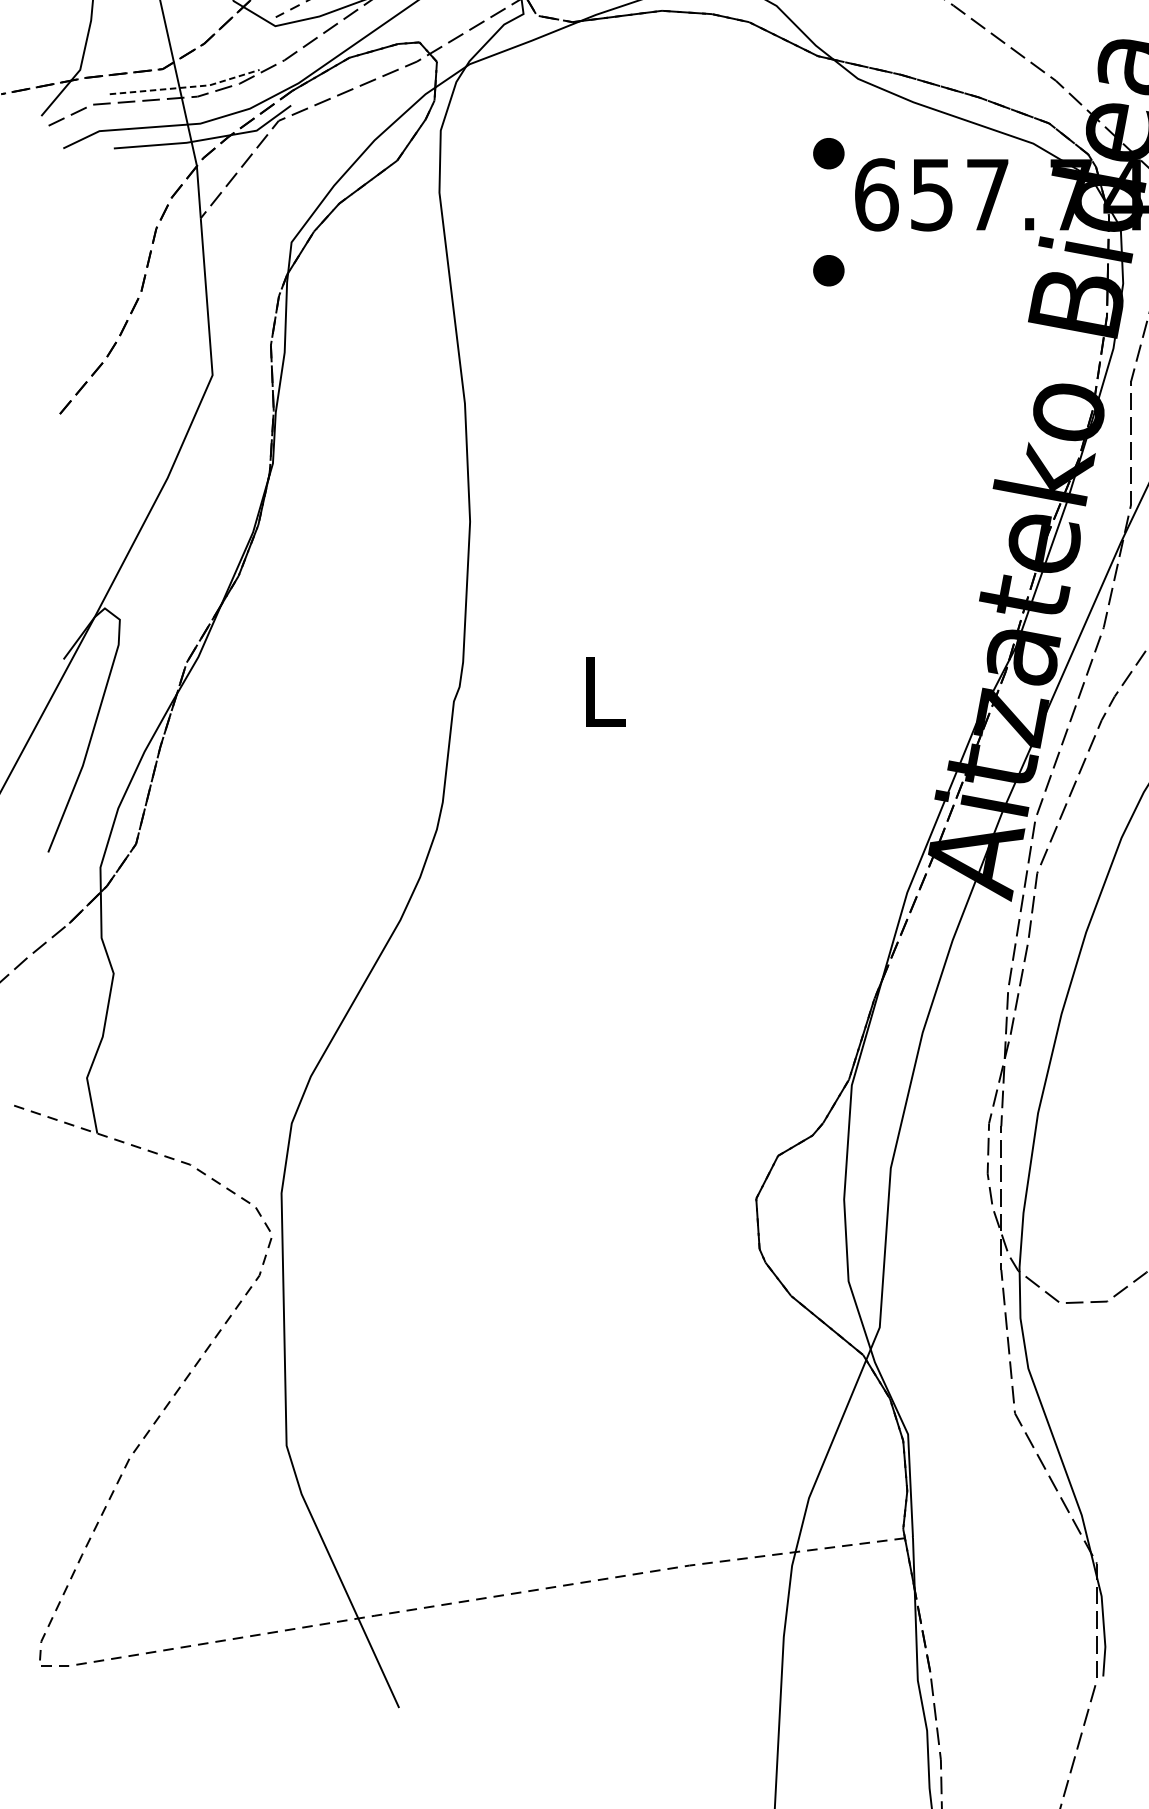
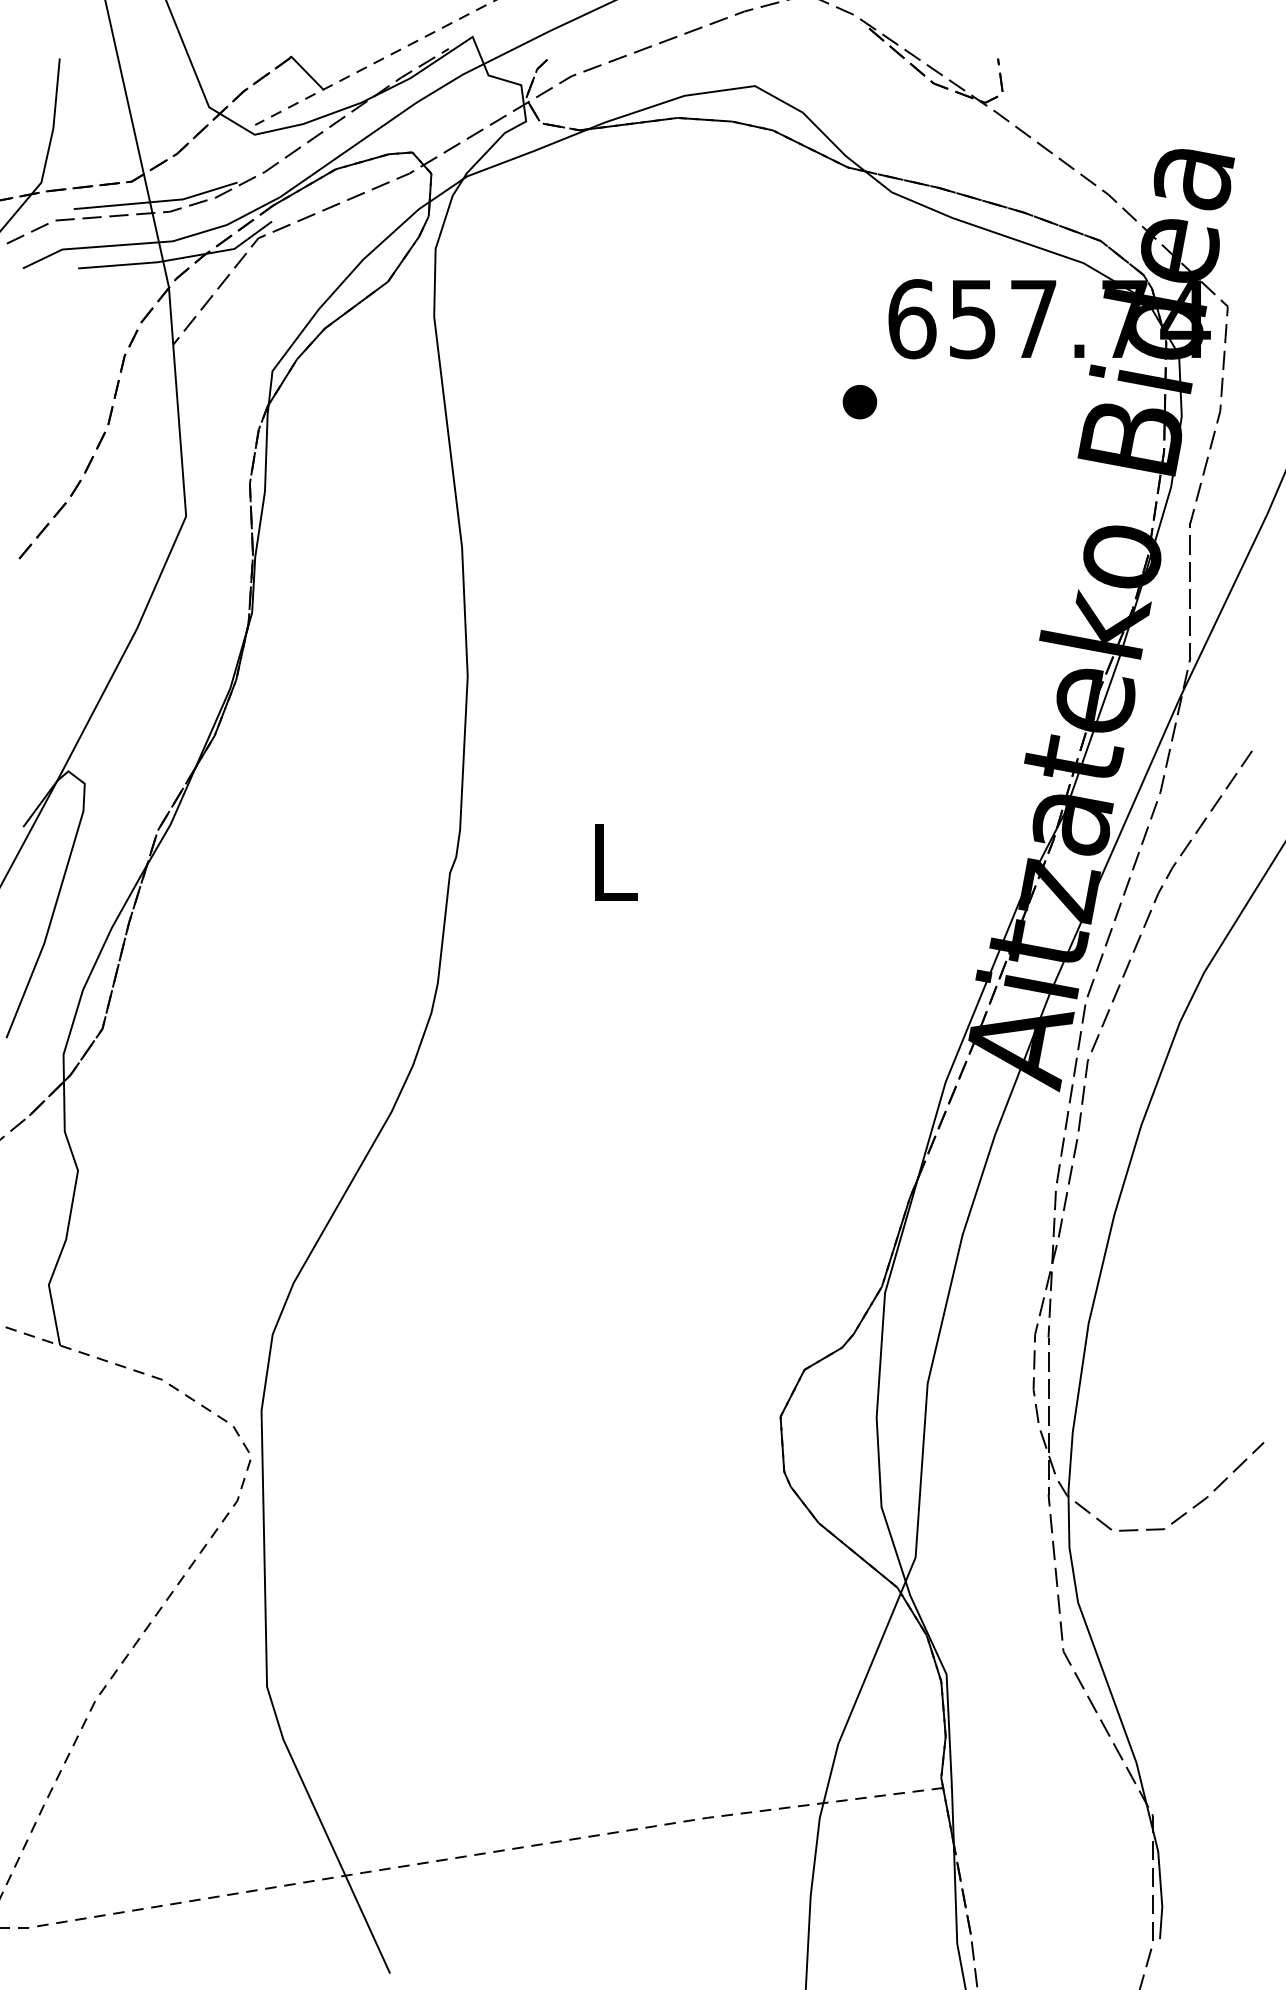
line: (186, 87) -> (157, 201), dashed -> solid
part: (828, 154) -> (859, 274), removed

